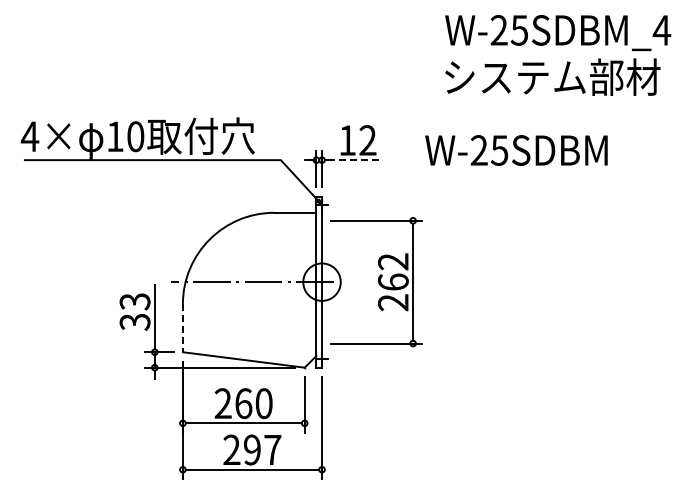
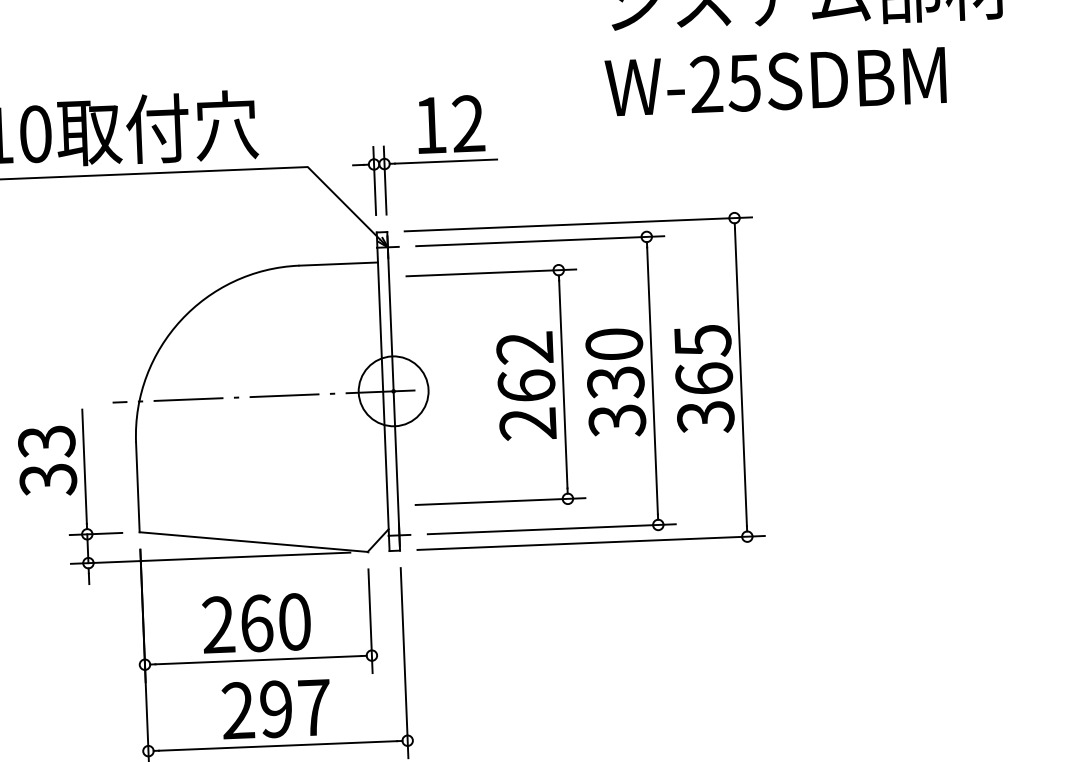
text: (516, 150) -> (775, 81), moved
line: (355, 160) -> (446, 162), dashed -> solid
part: (424, 282) -> (584, 384), added
line: (182, 328) -> (137, 488), dashed -> solid

